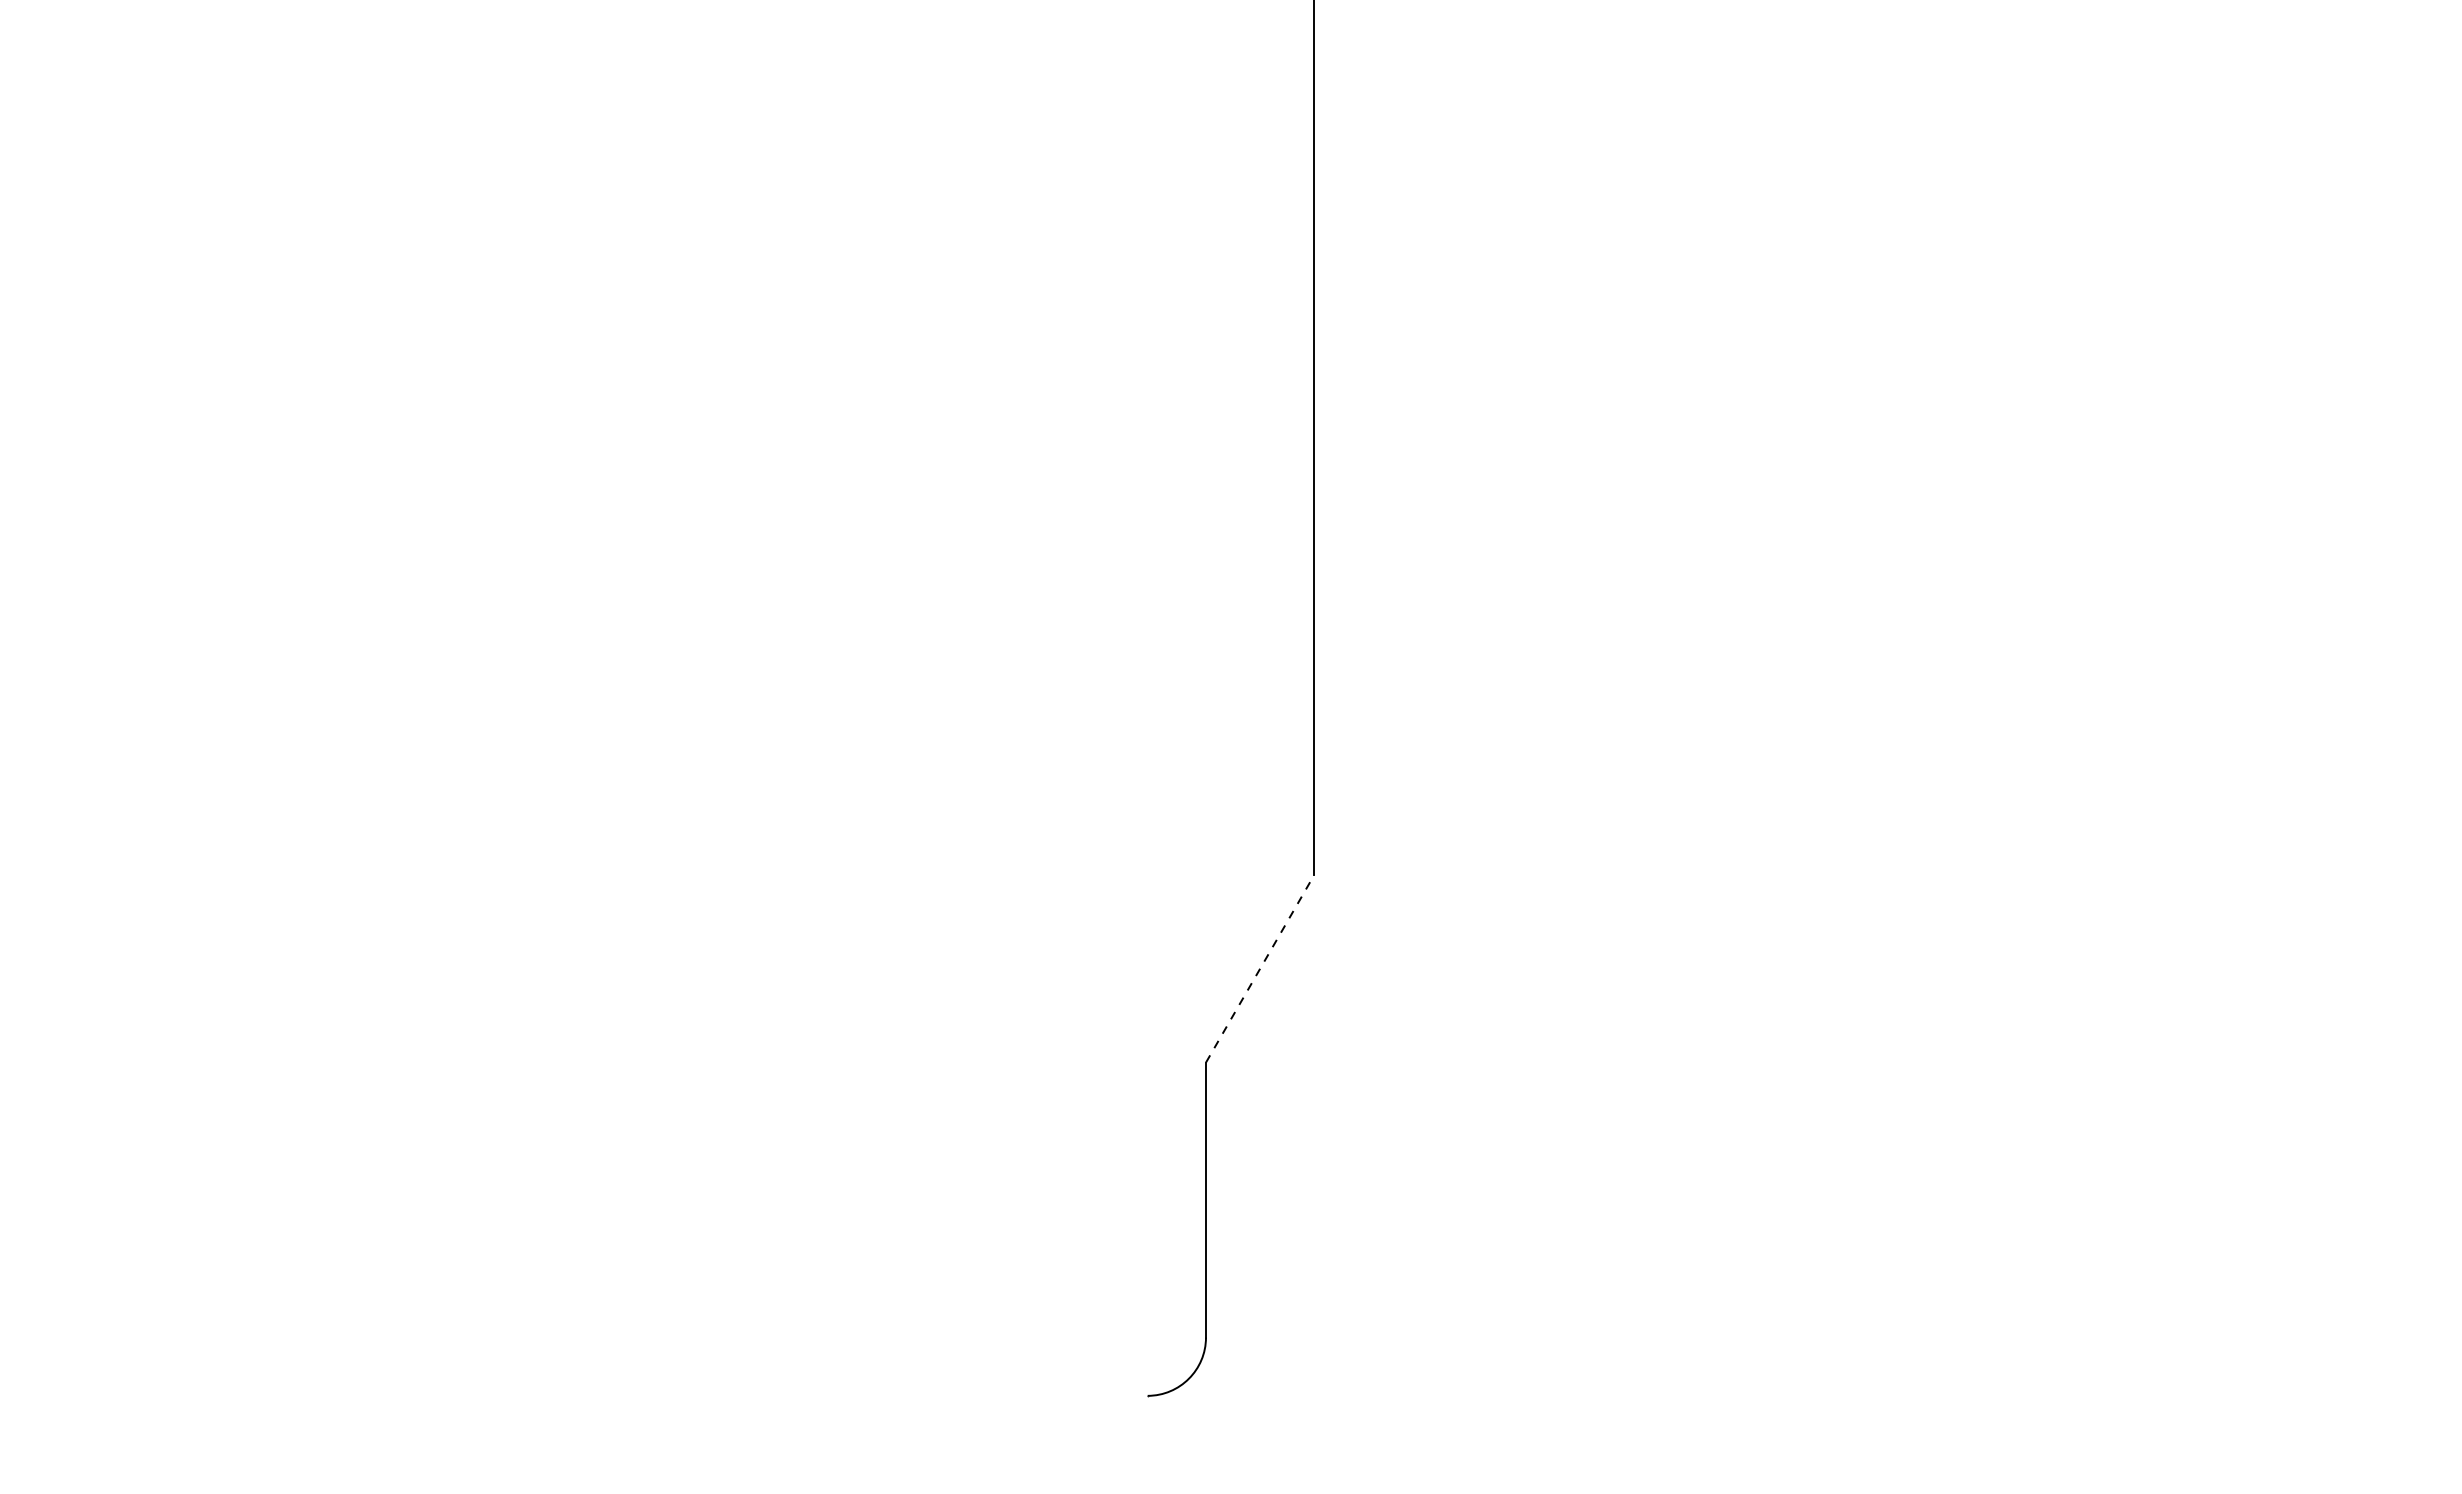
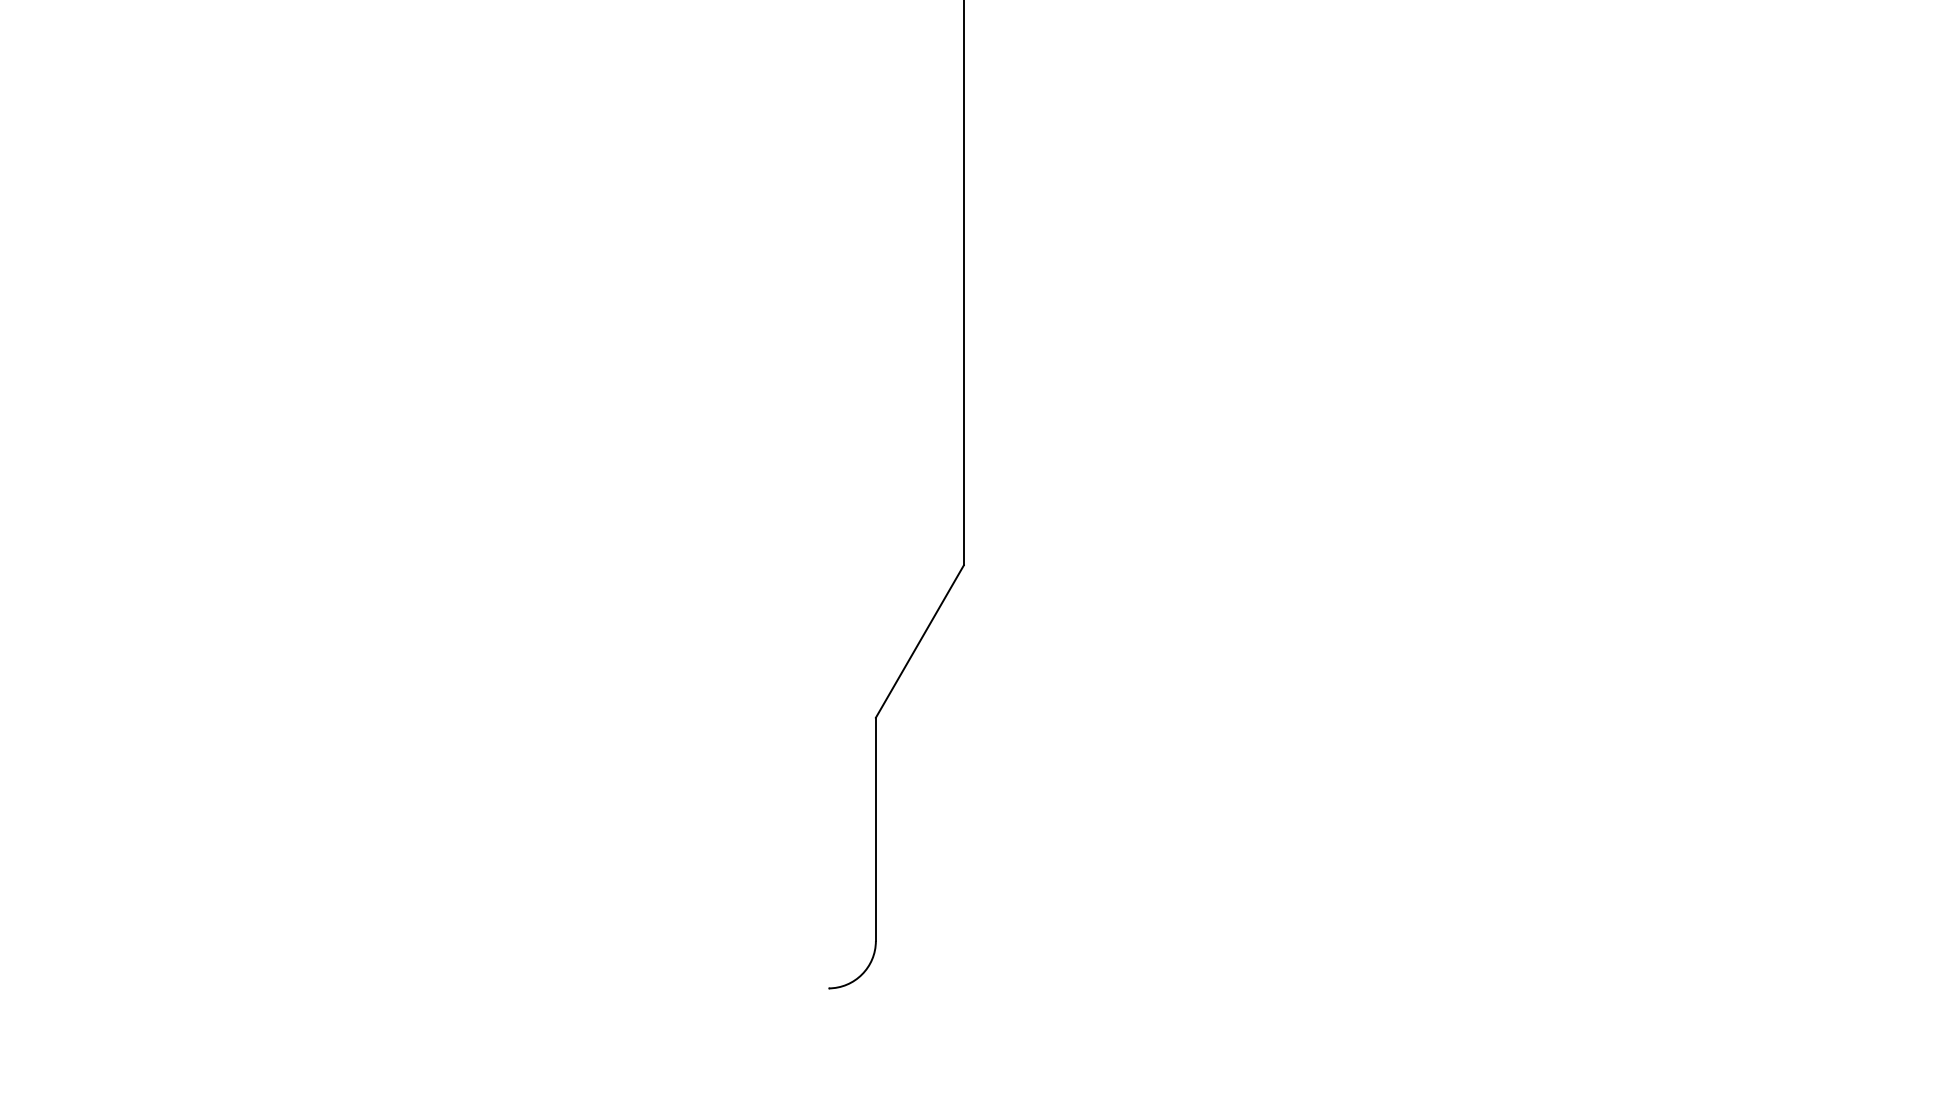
line: (1260, 968) -> (920, 641), dashed -> solid

